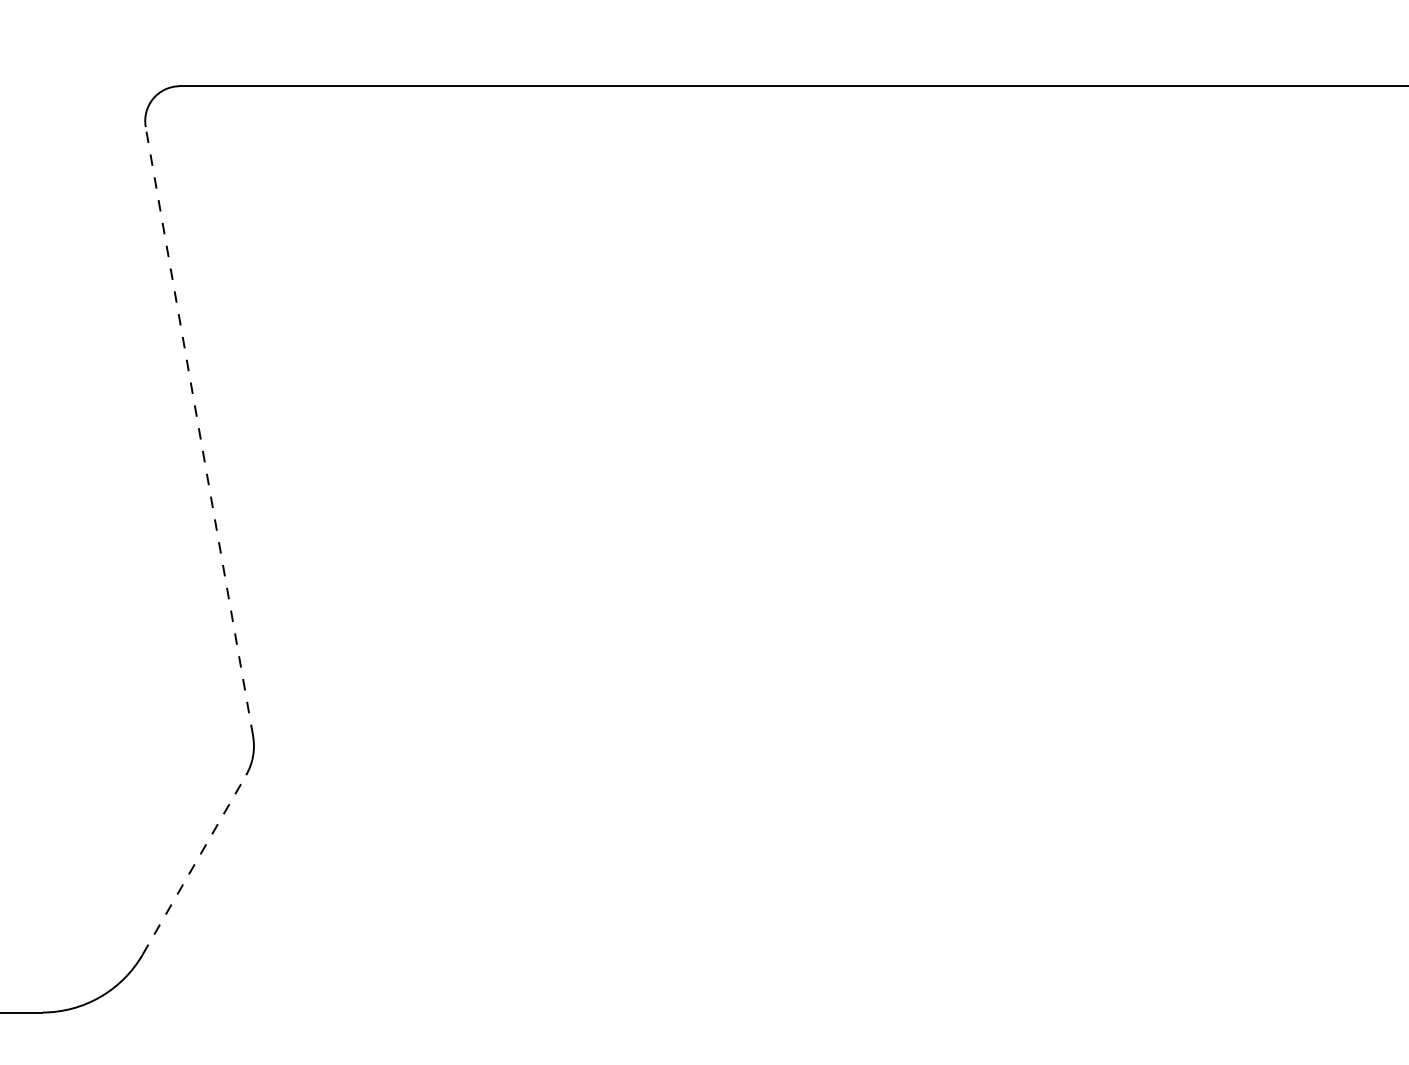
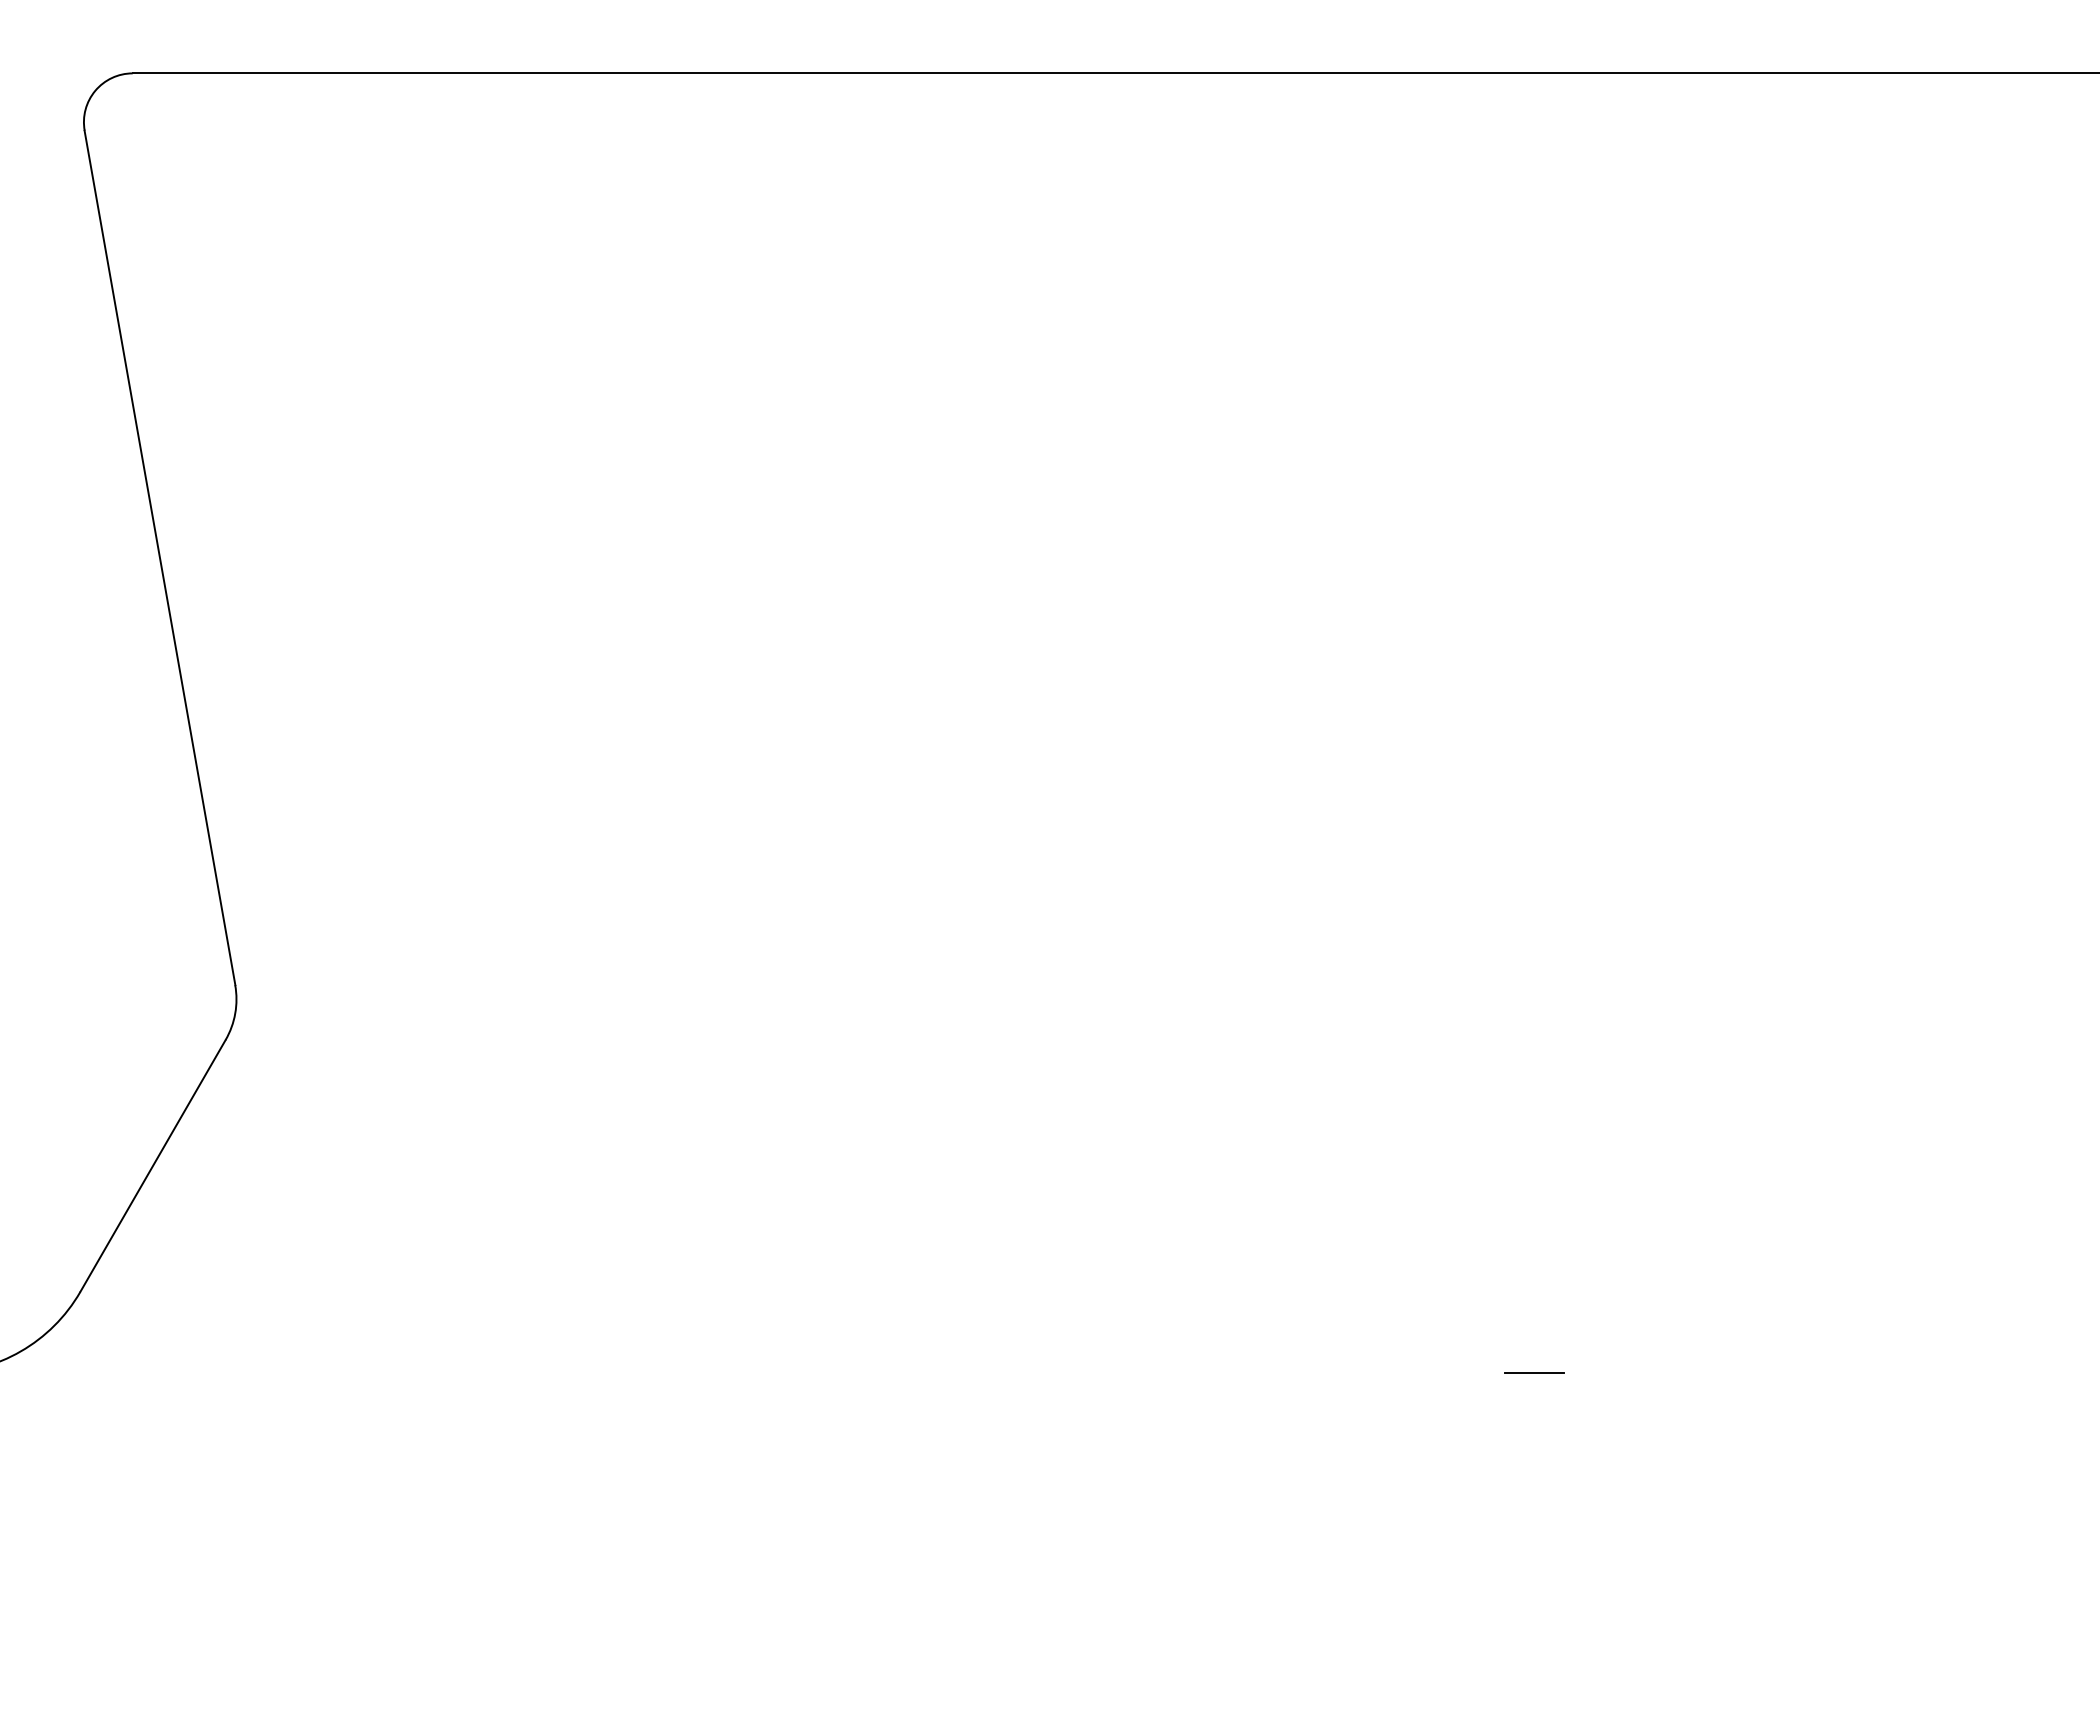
line: (199, 431) -> (159, 557), dashed -> solid
line: (194, 864) -> (153, 1165), dashed -> solid
line: (1179, 1012) -> (1534, 1373), added

